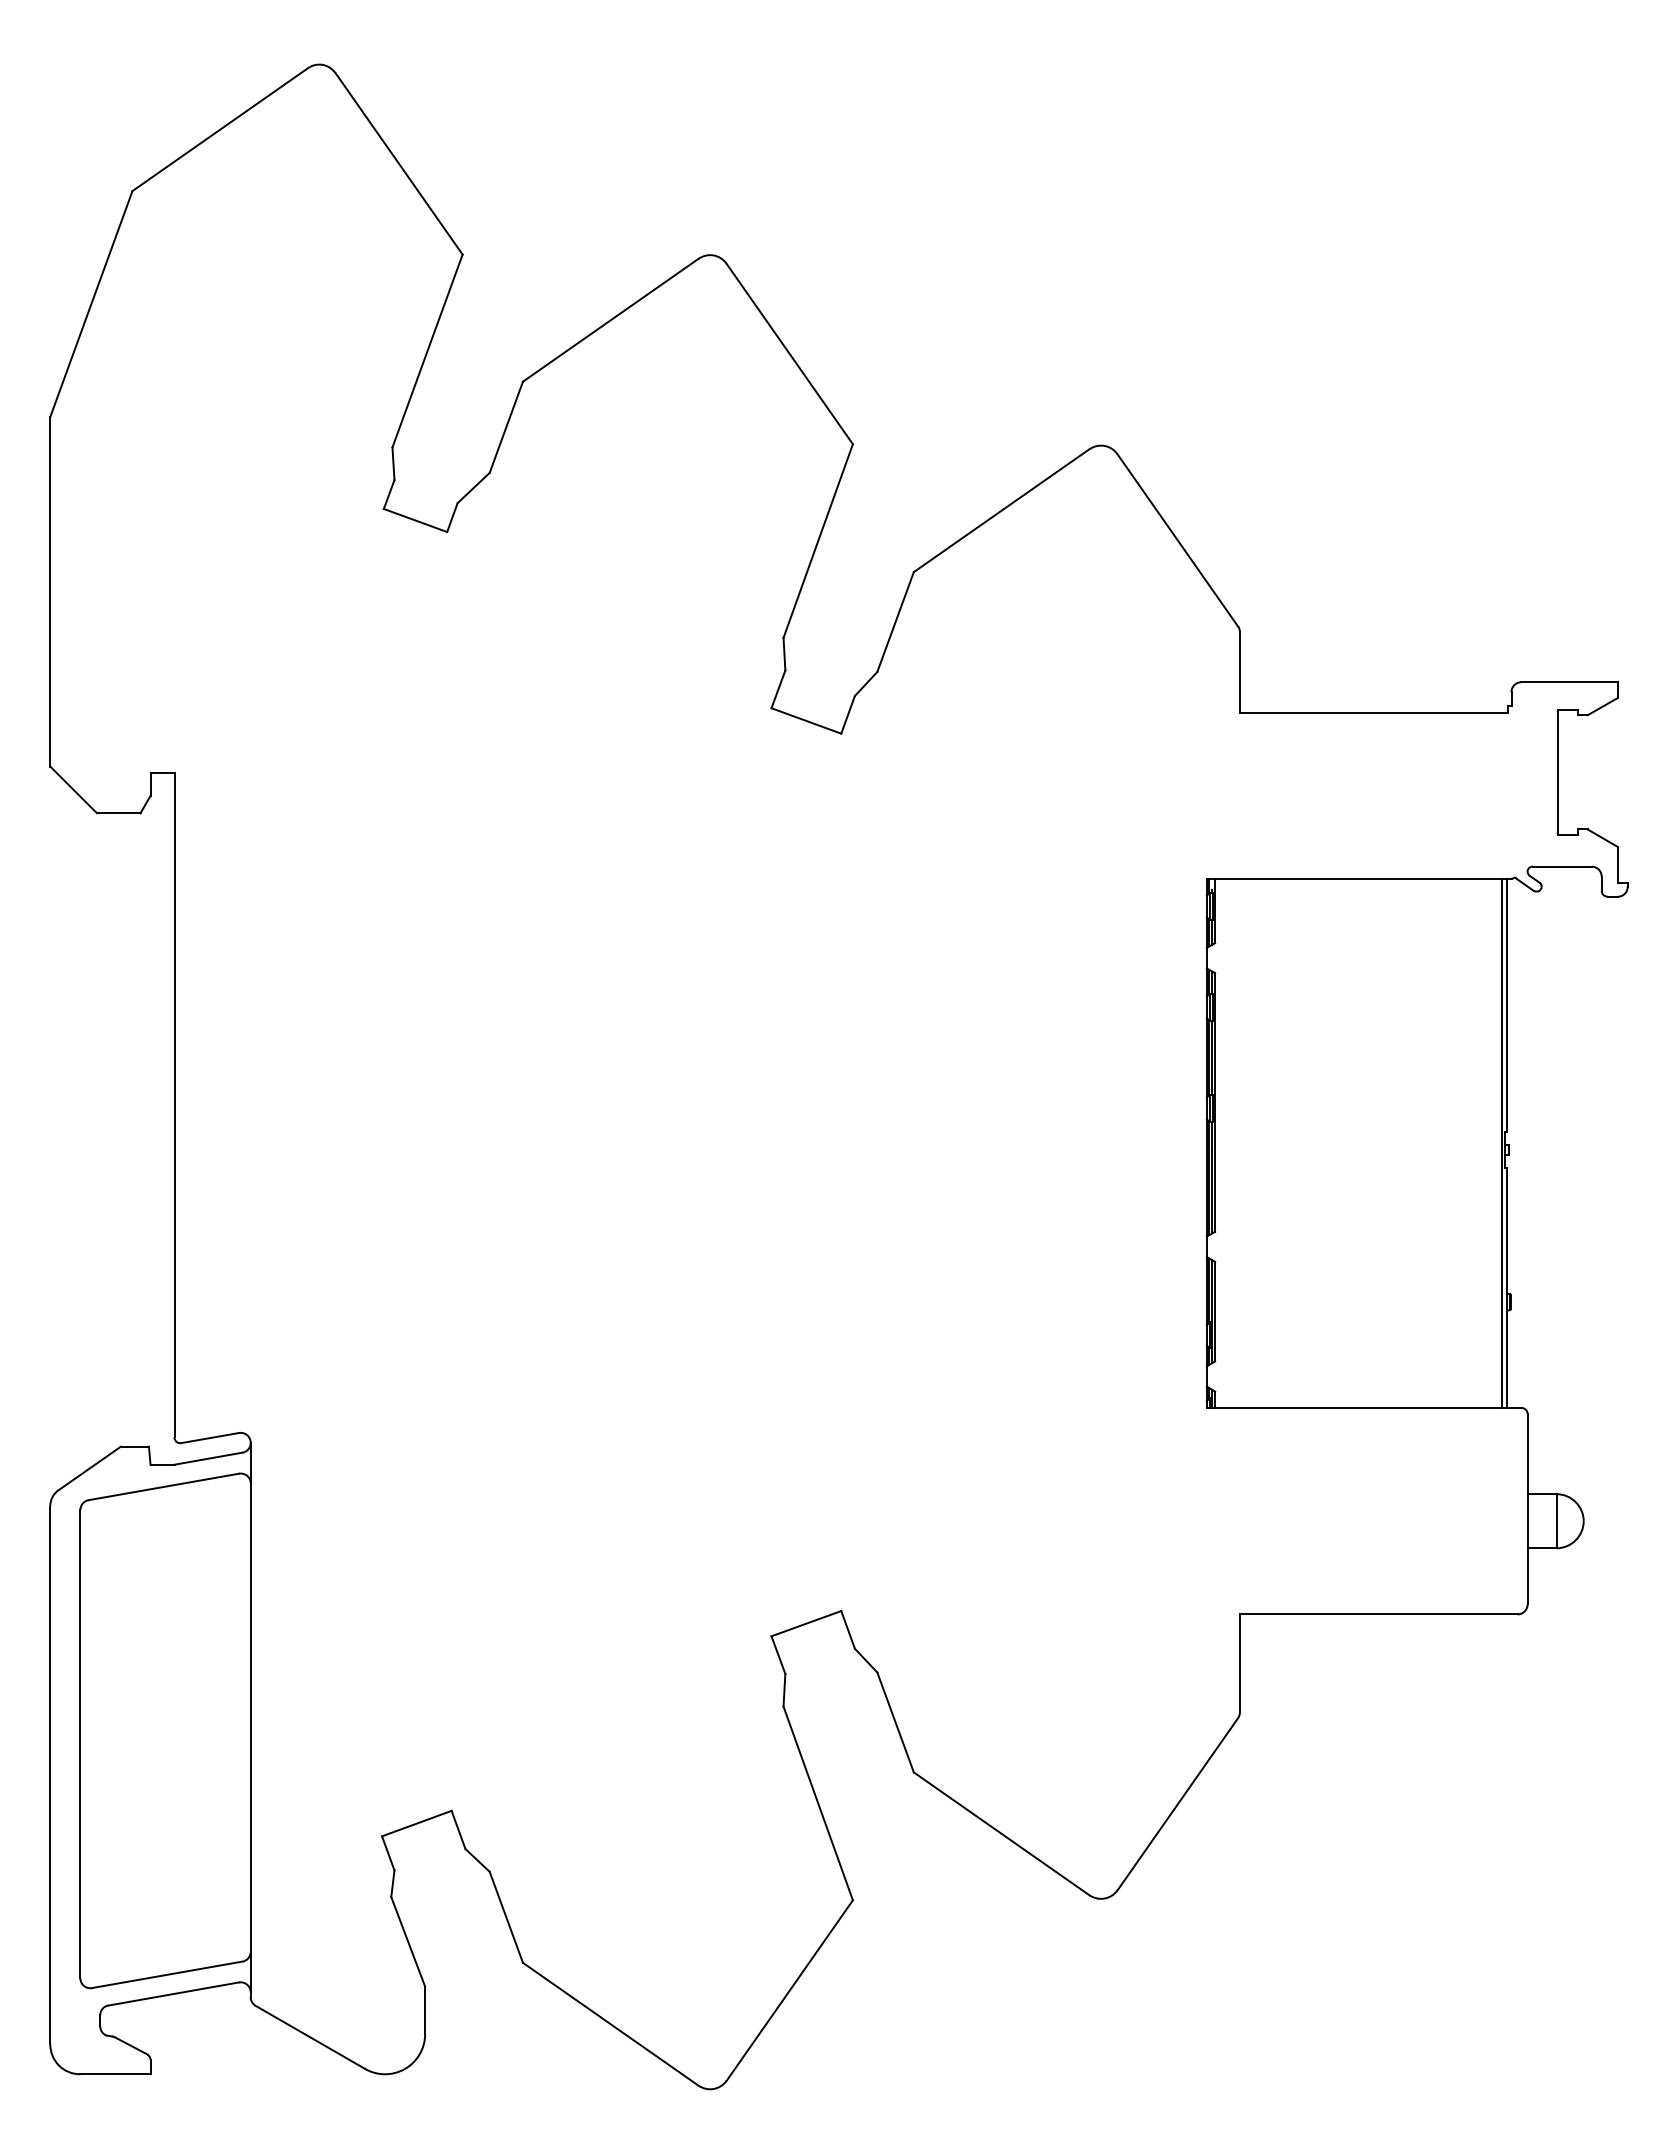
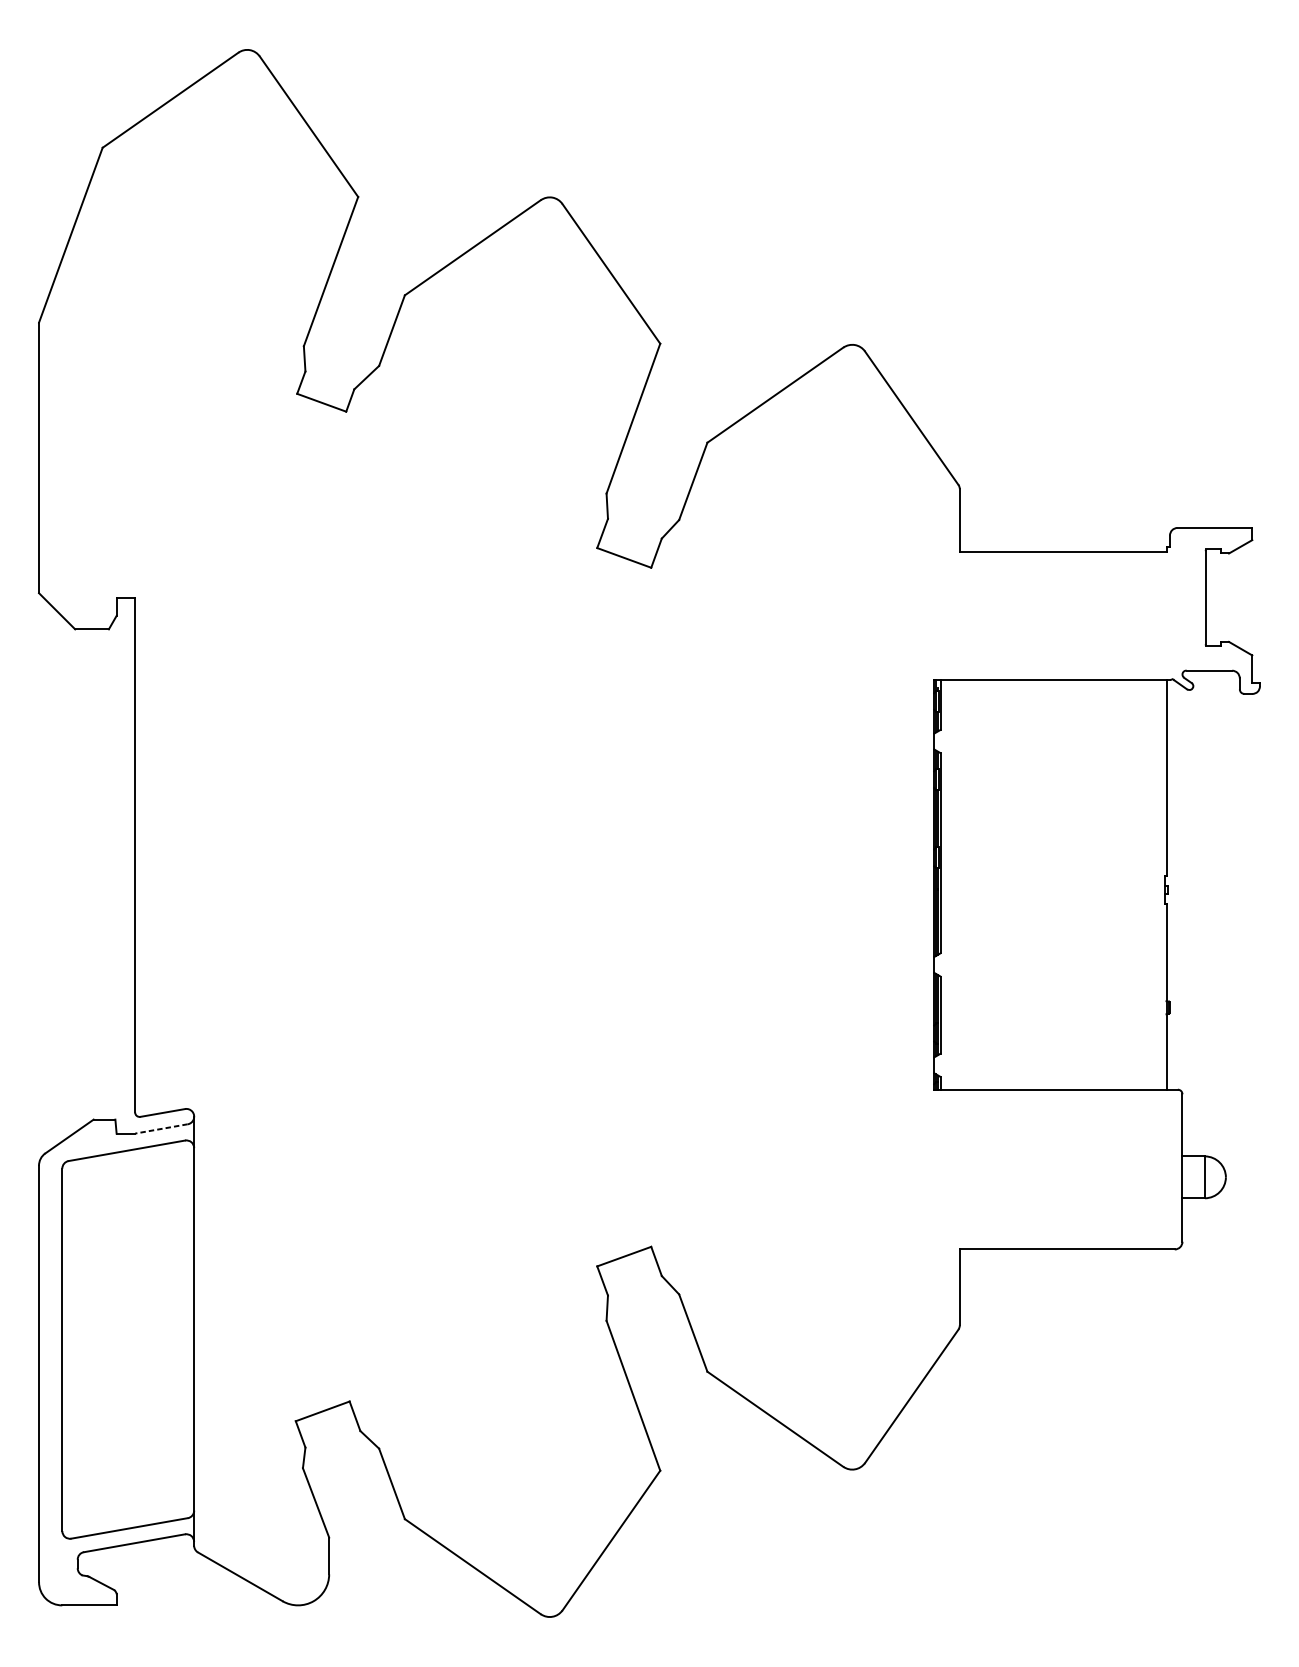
line: (1501, 1142) -> (1162, 884), removed
line: (207, 1458) -> (160, 1128), solid -> dashed

